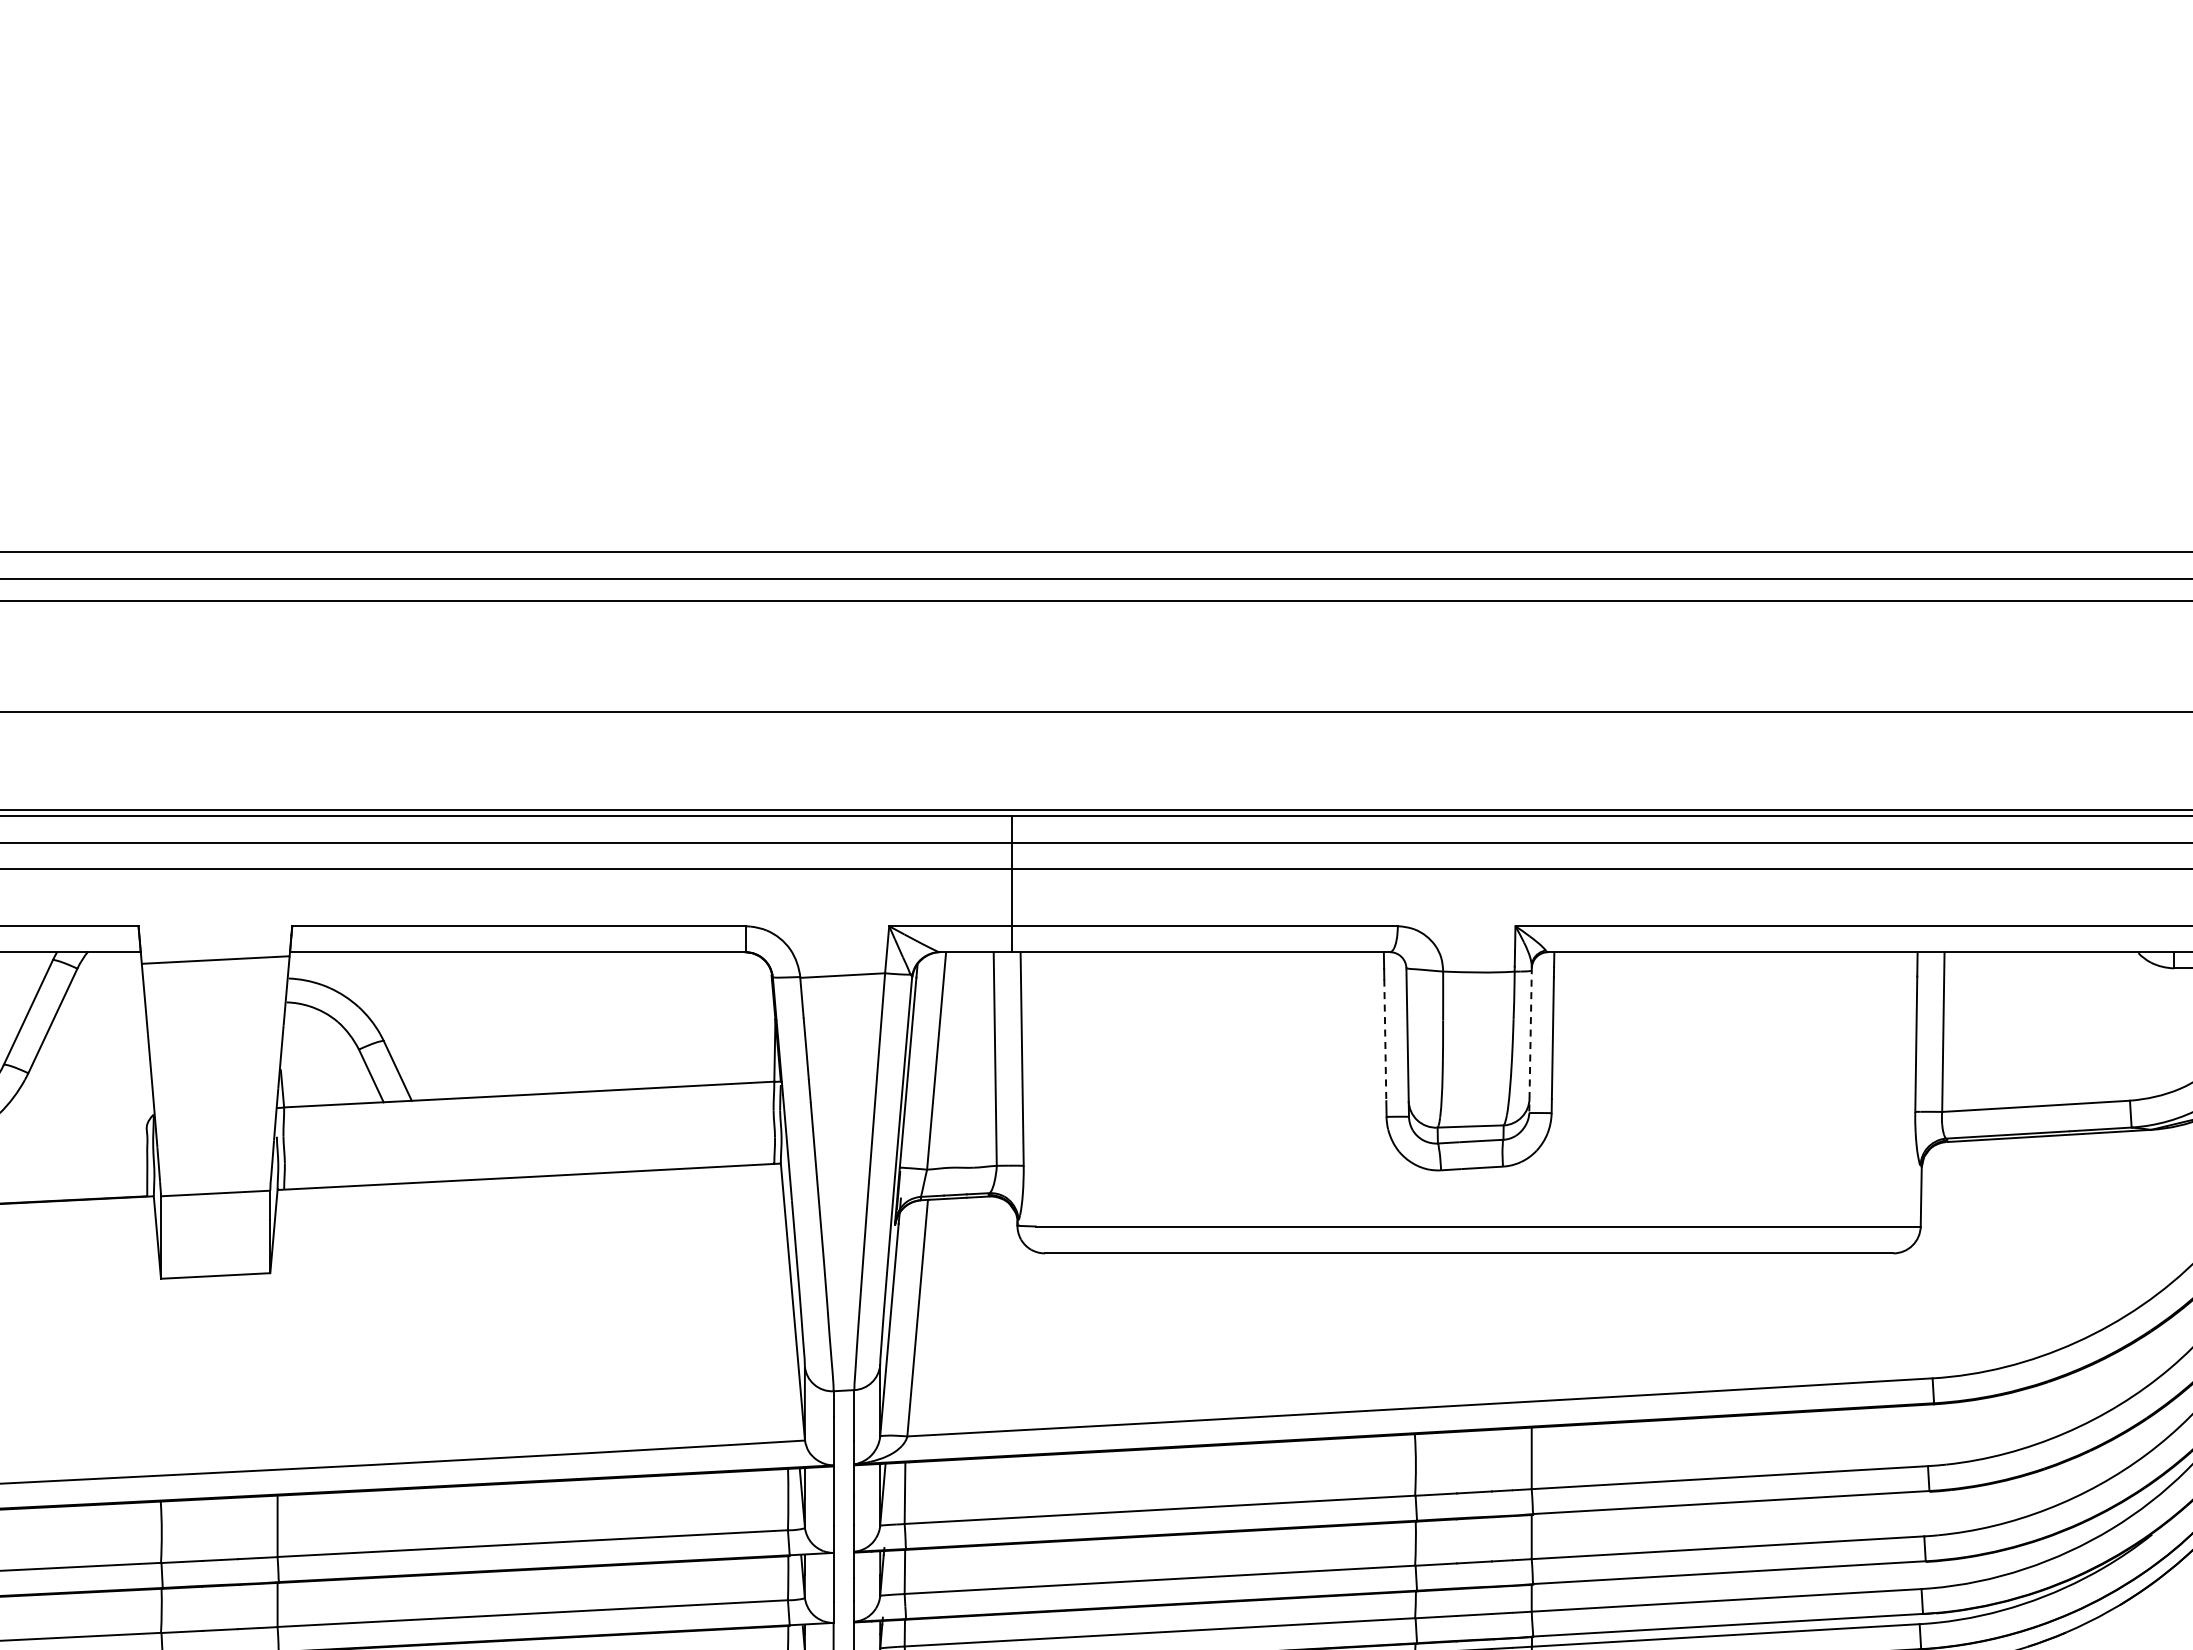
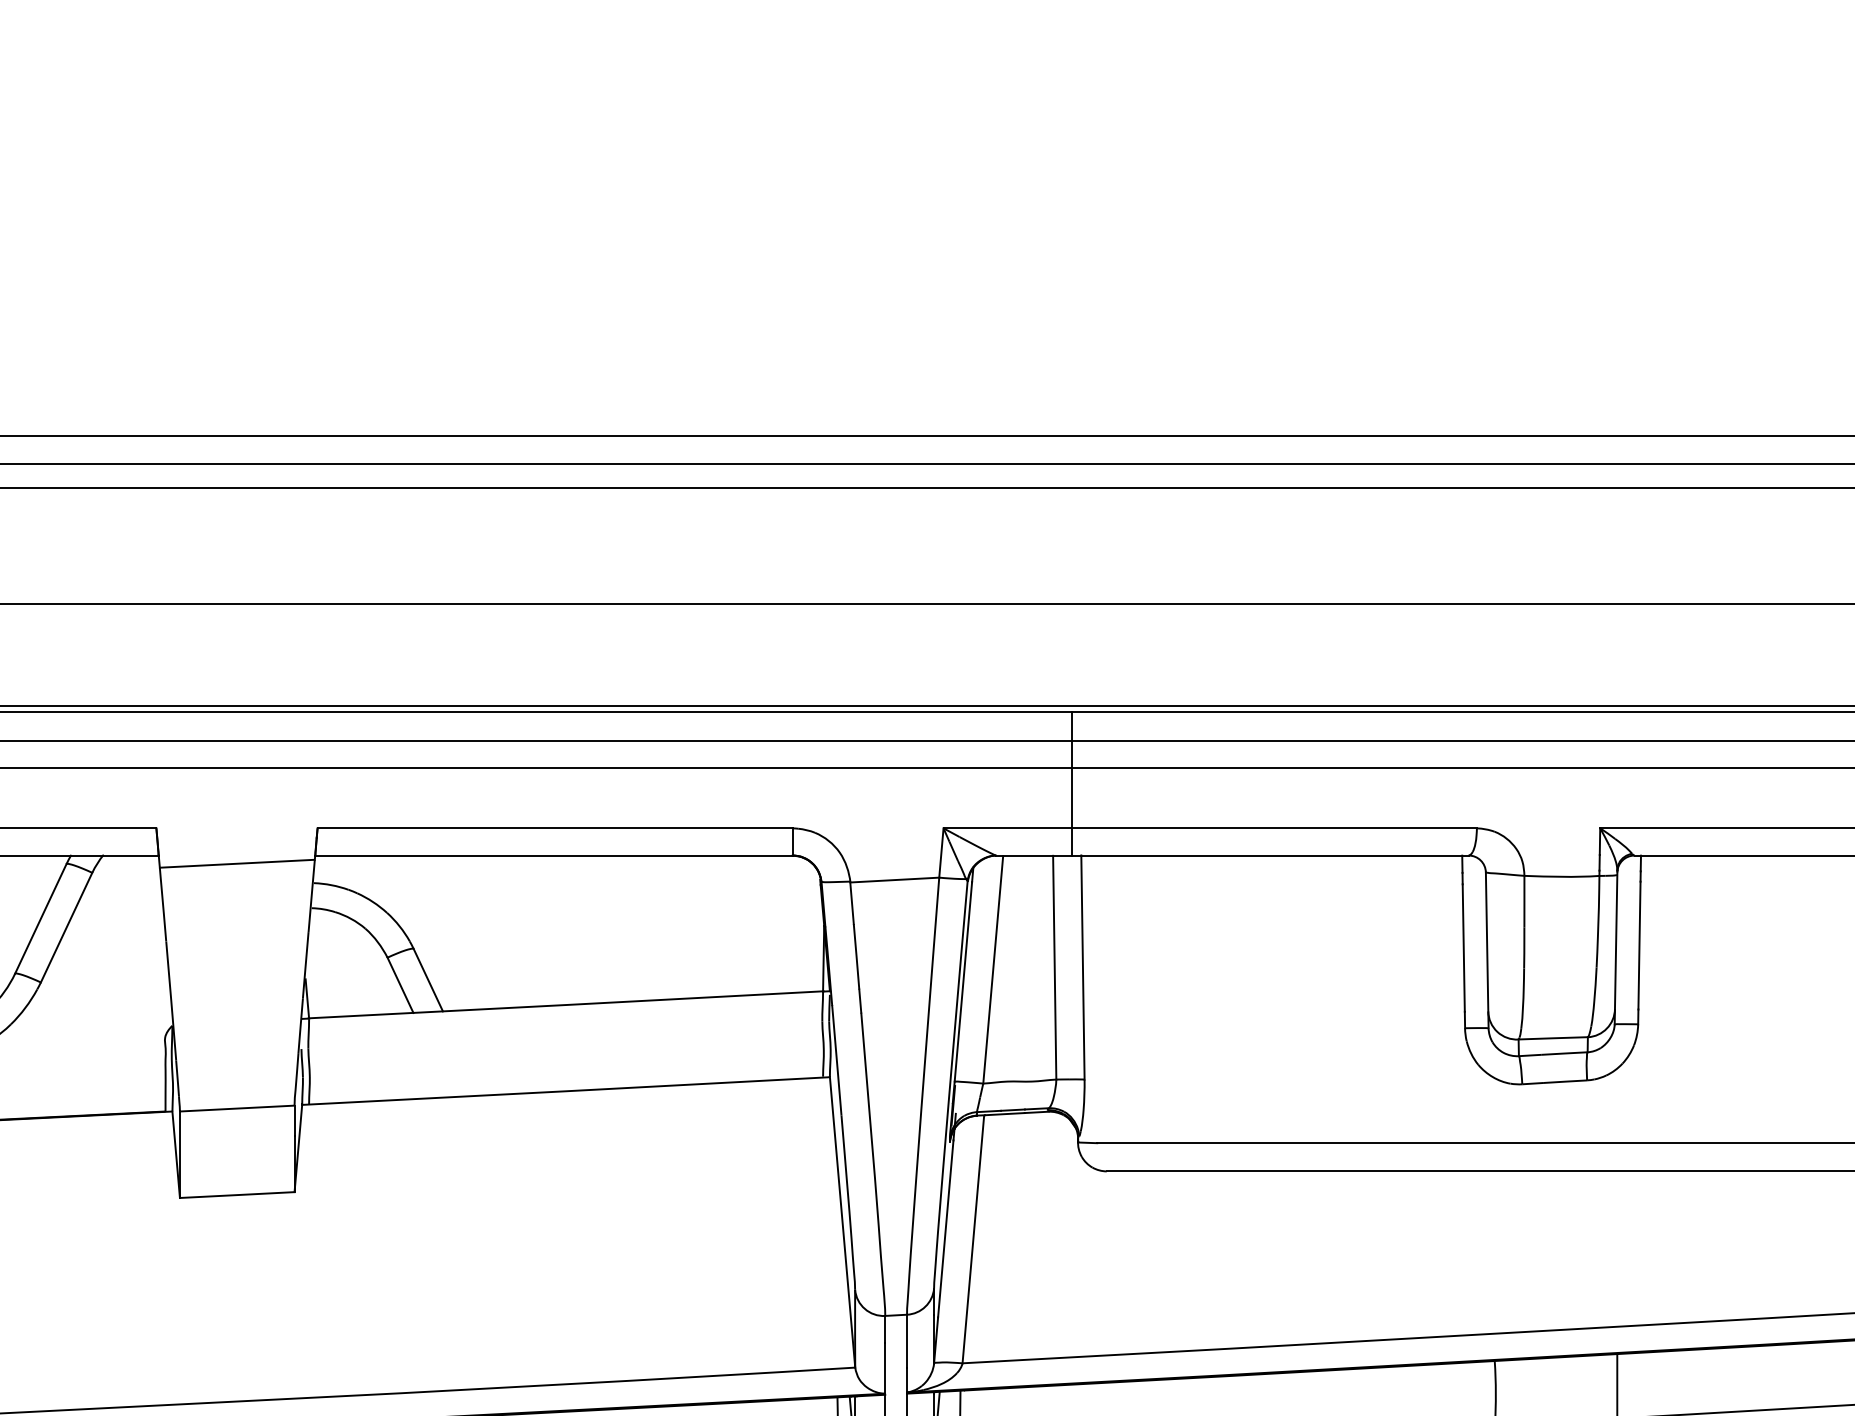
line: (1385, 1040) -> (1463, 948), dashed -> solid
line: (1530, 1040) -> (1616, 948), dashed -> solid

